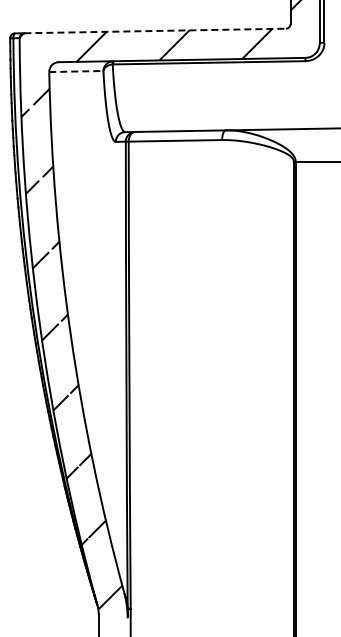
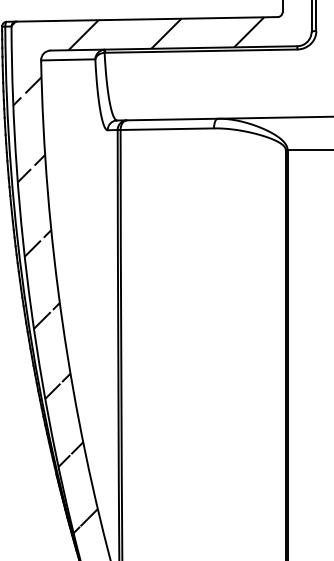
line: (155, 30) -> (147, 18), dashed -> solid
line: (76, 71) -> (68, 59), dashed -> solid

